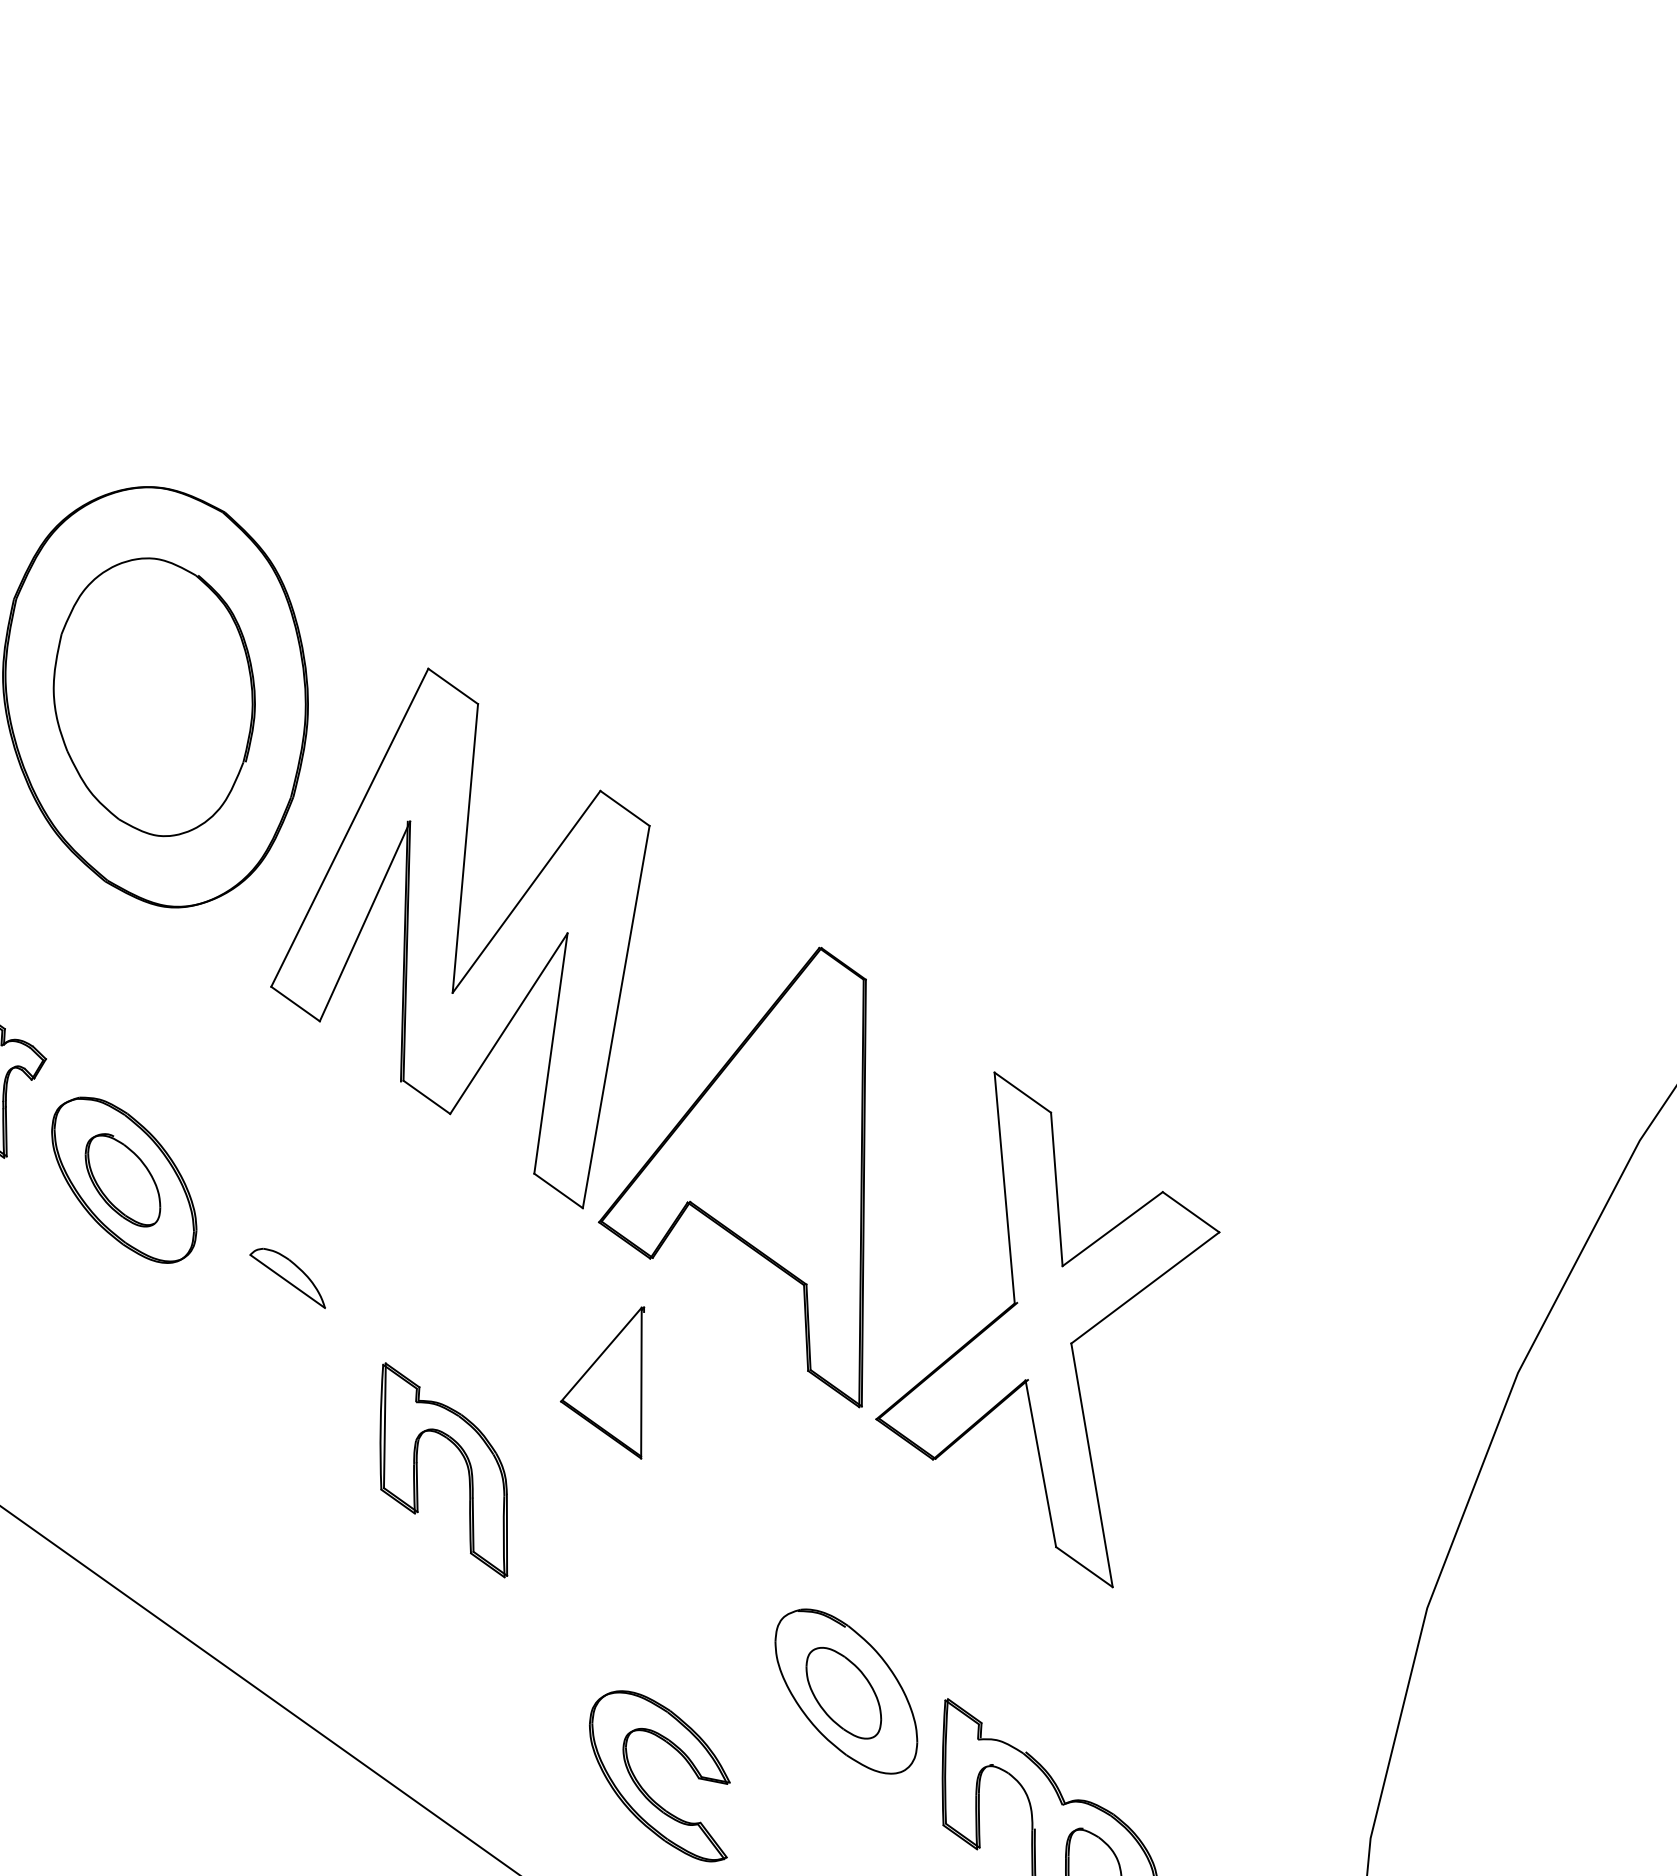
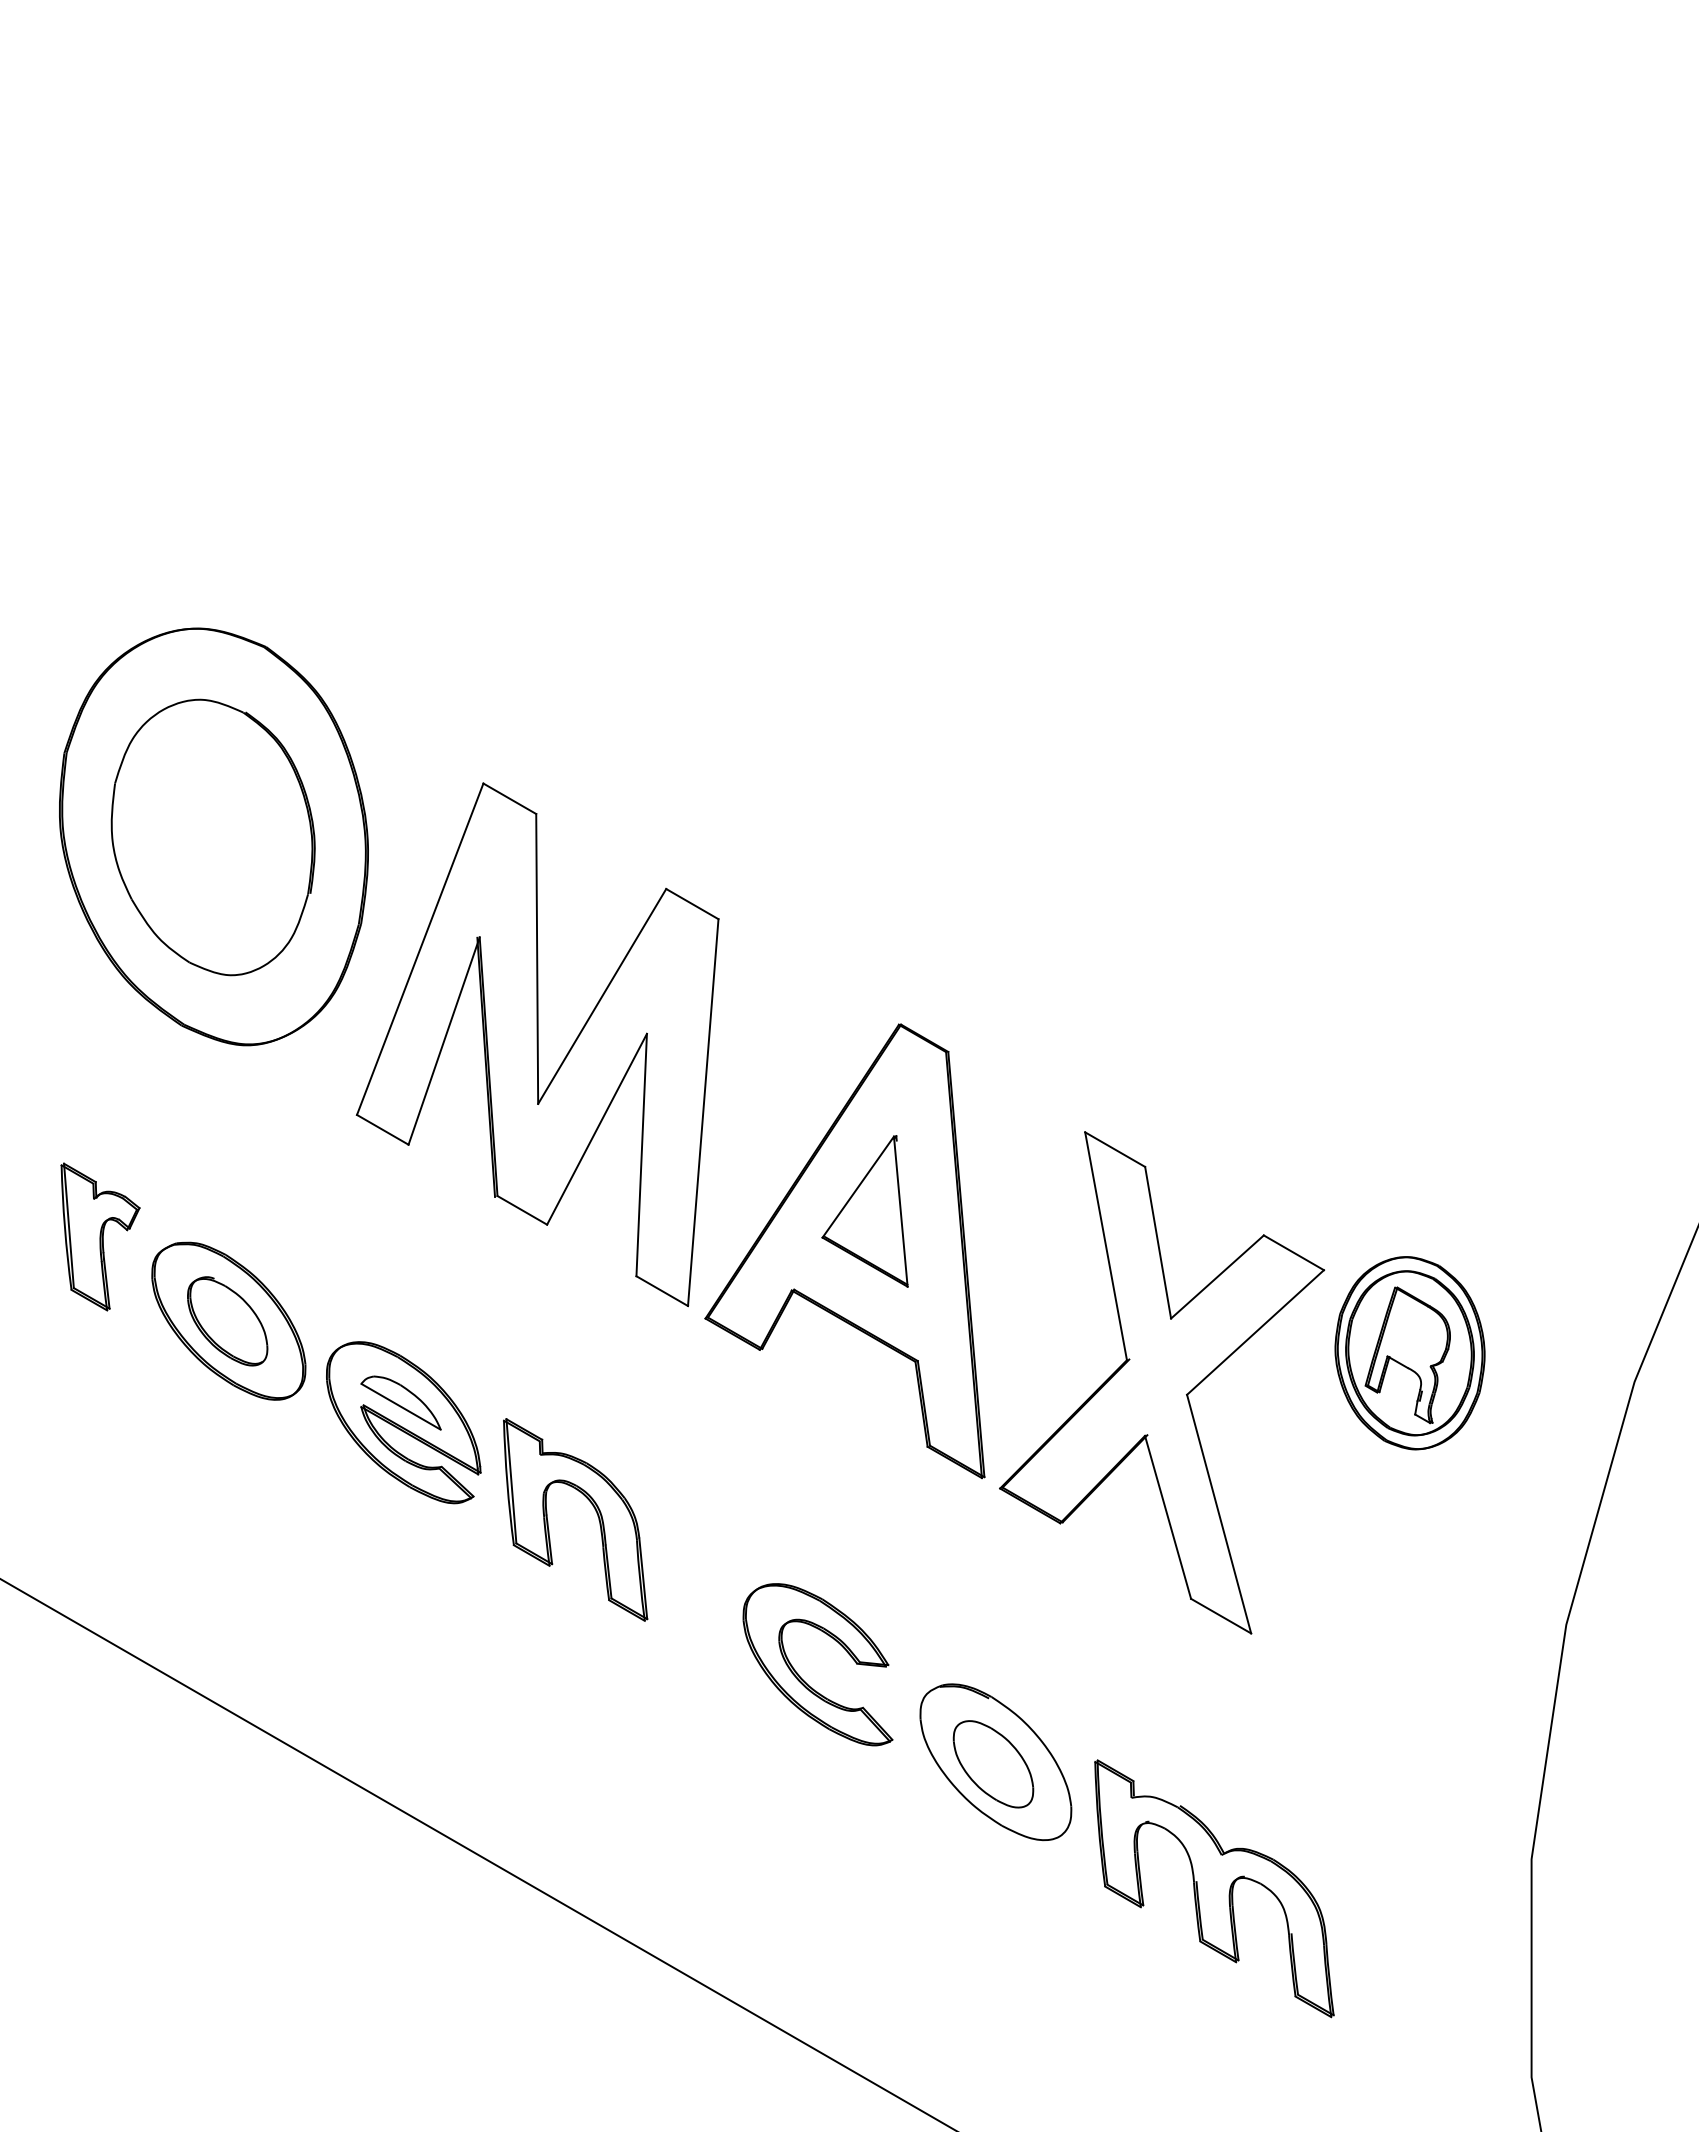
part: (288, 1297) -> (403, 1422), added
part: (1296, 1323) -> (1409, 1353), added
part: (605, 1379) -> (864, 1211), moved
part: (464, 1461) -> (594, 1509), moved
part: (643, 1787) -> (802, 1678), moved

